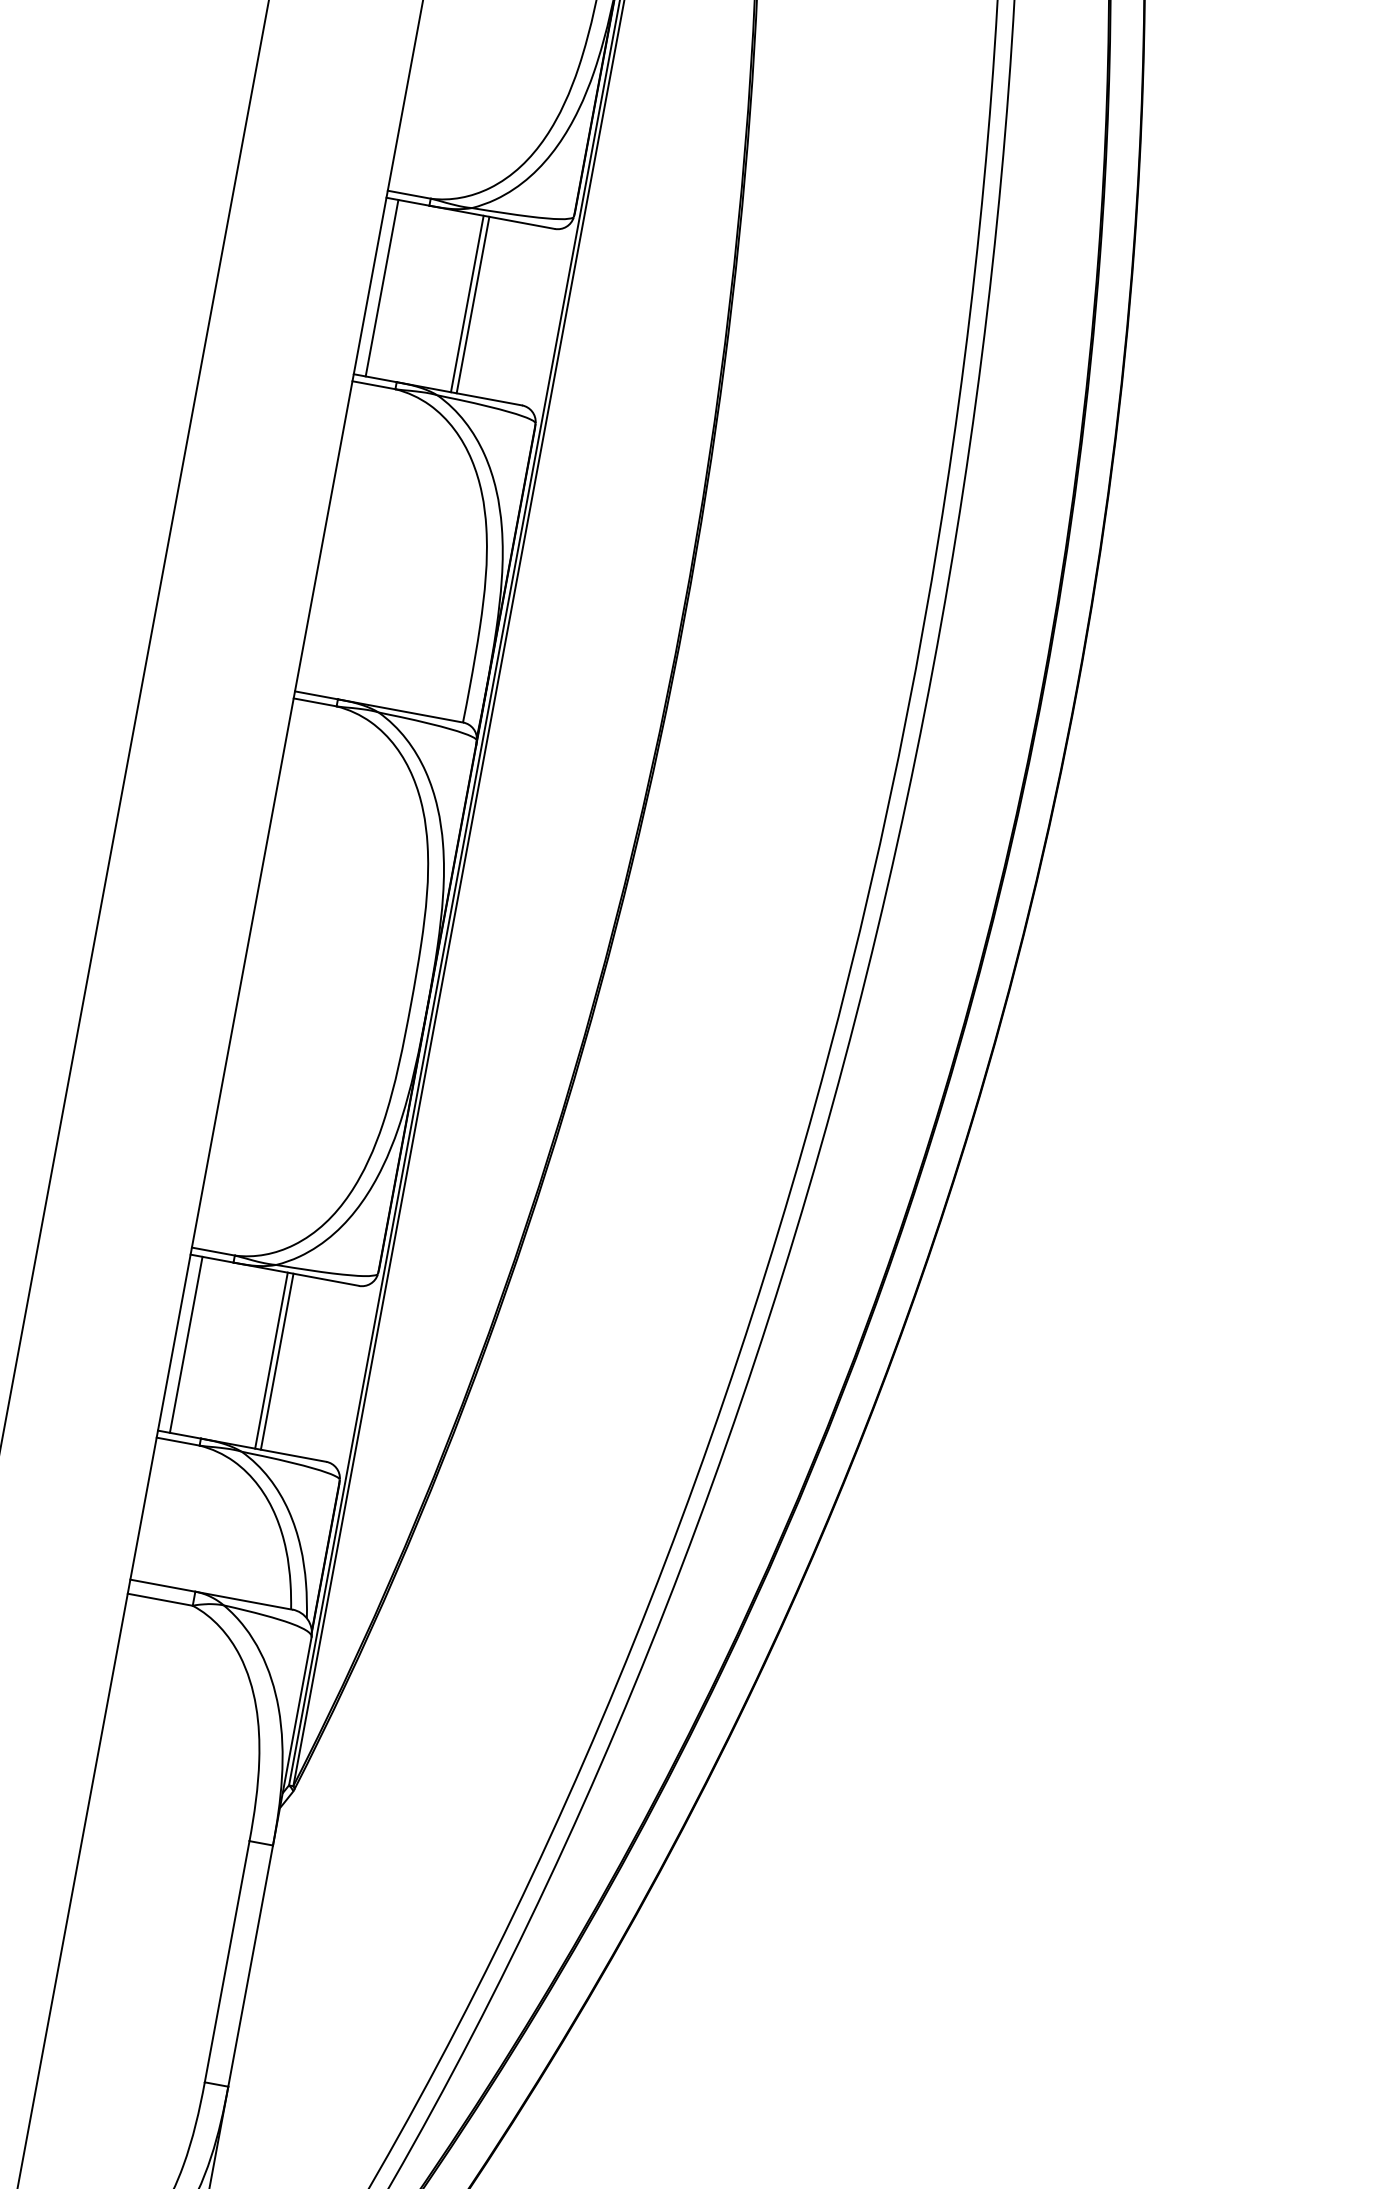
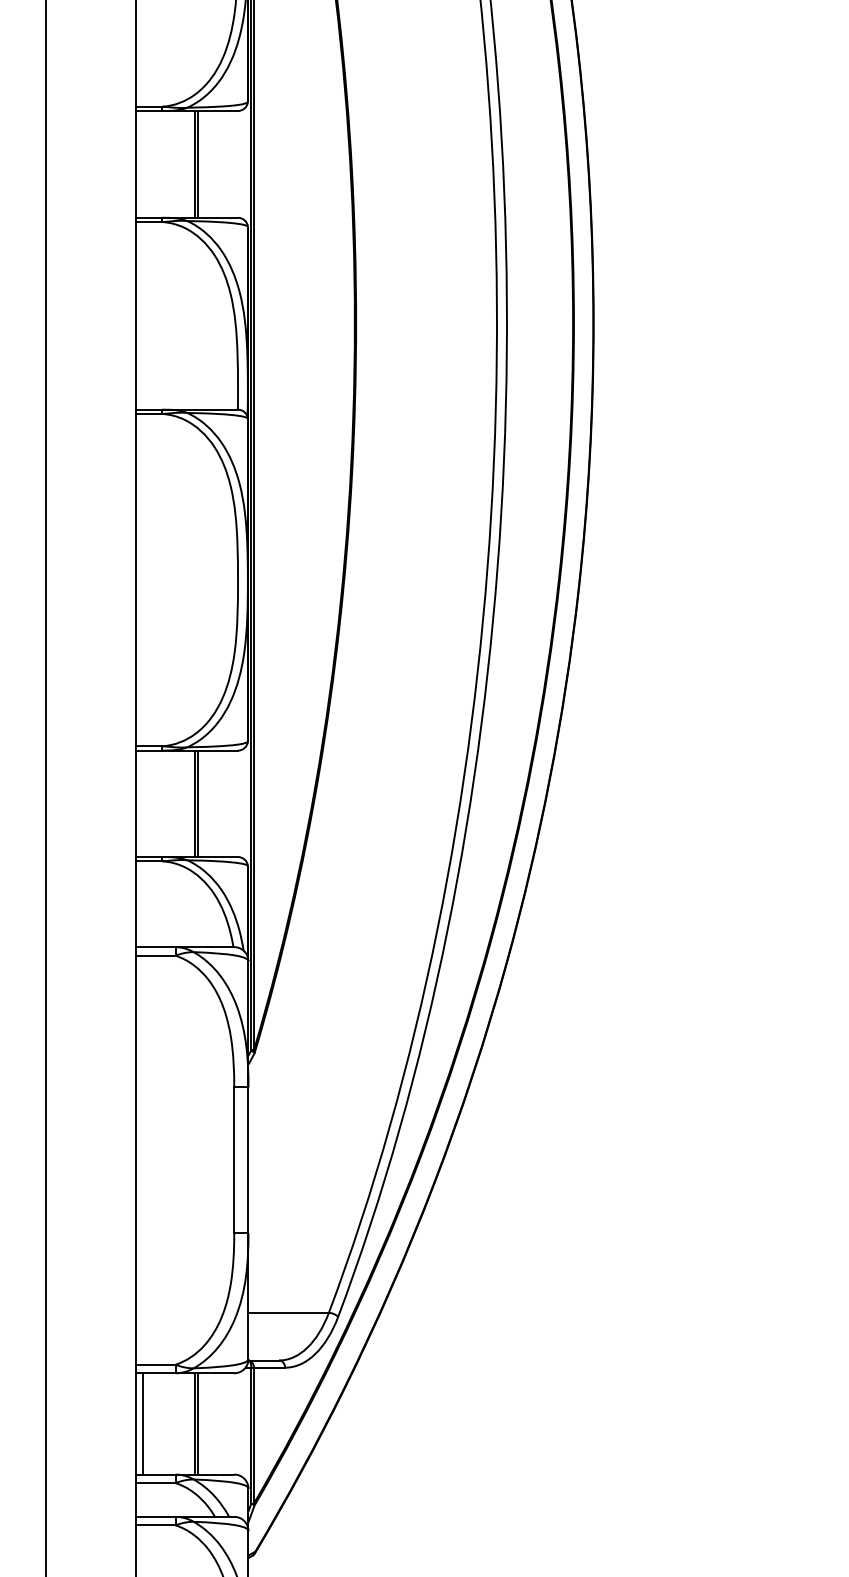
line: (382, 288) -> (143, 164), removed
line: (186, 1344) -> (143, 803), removed

